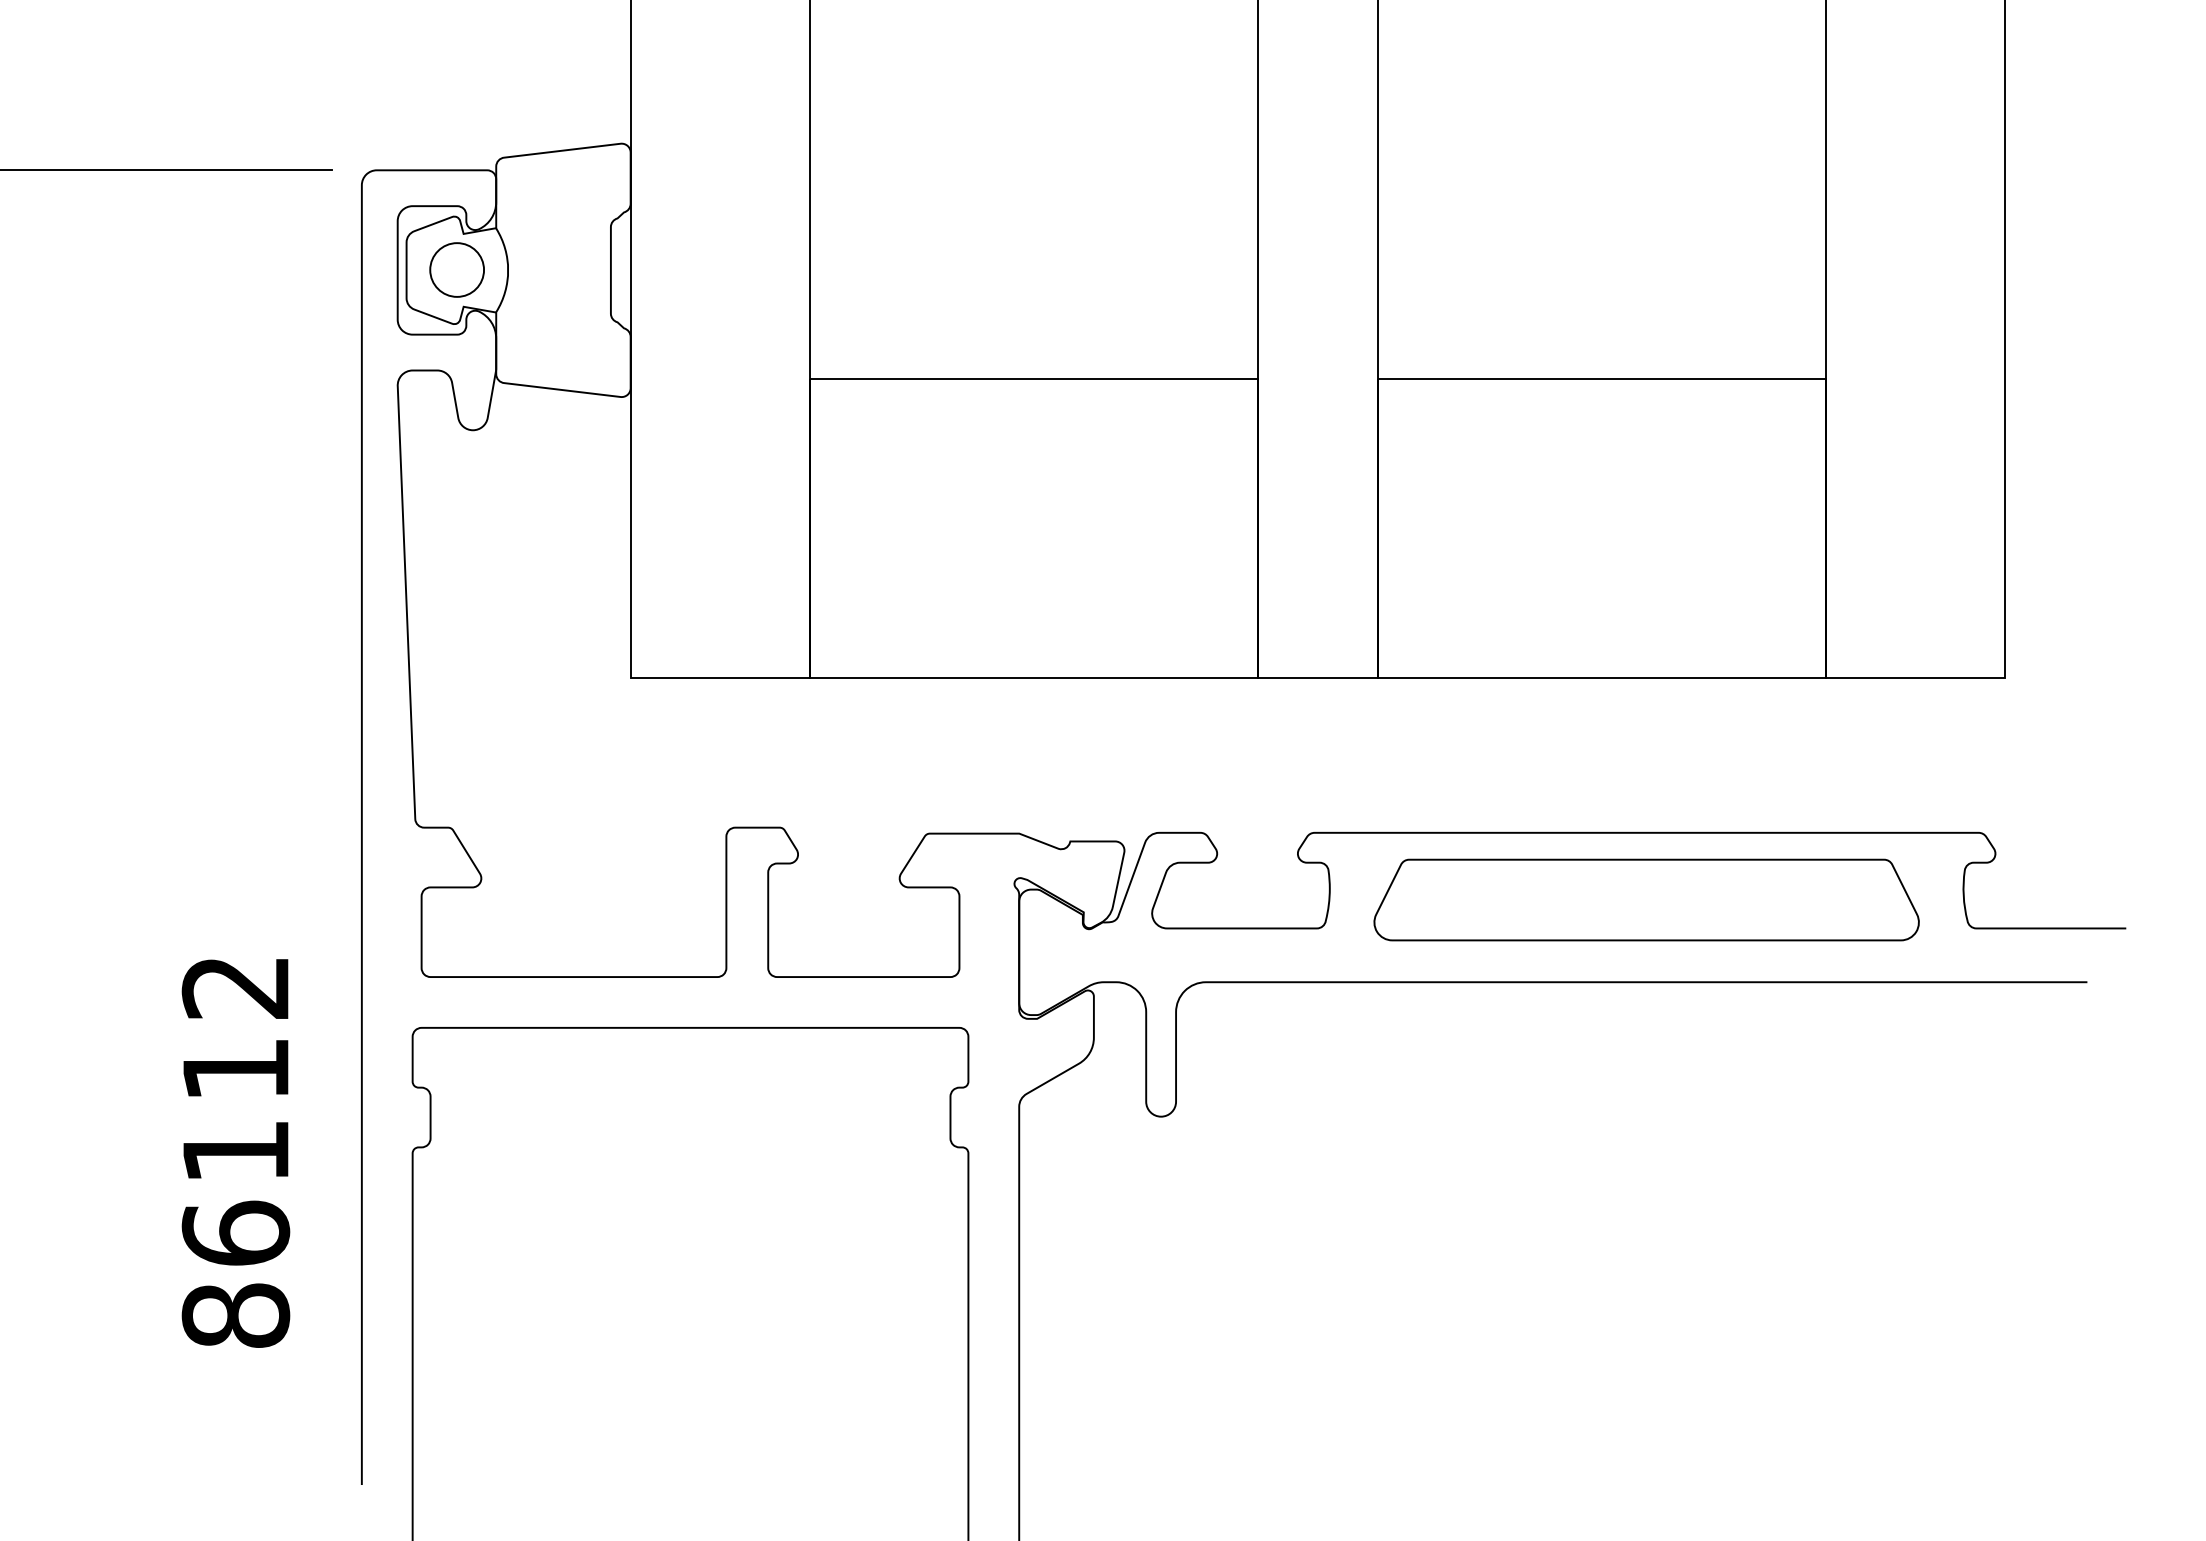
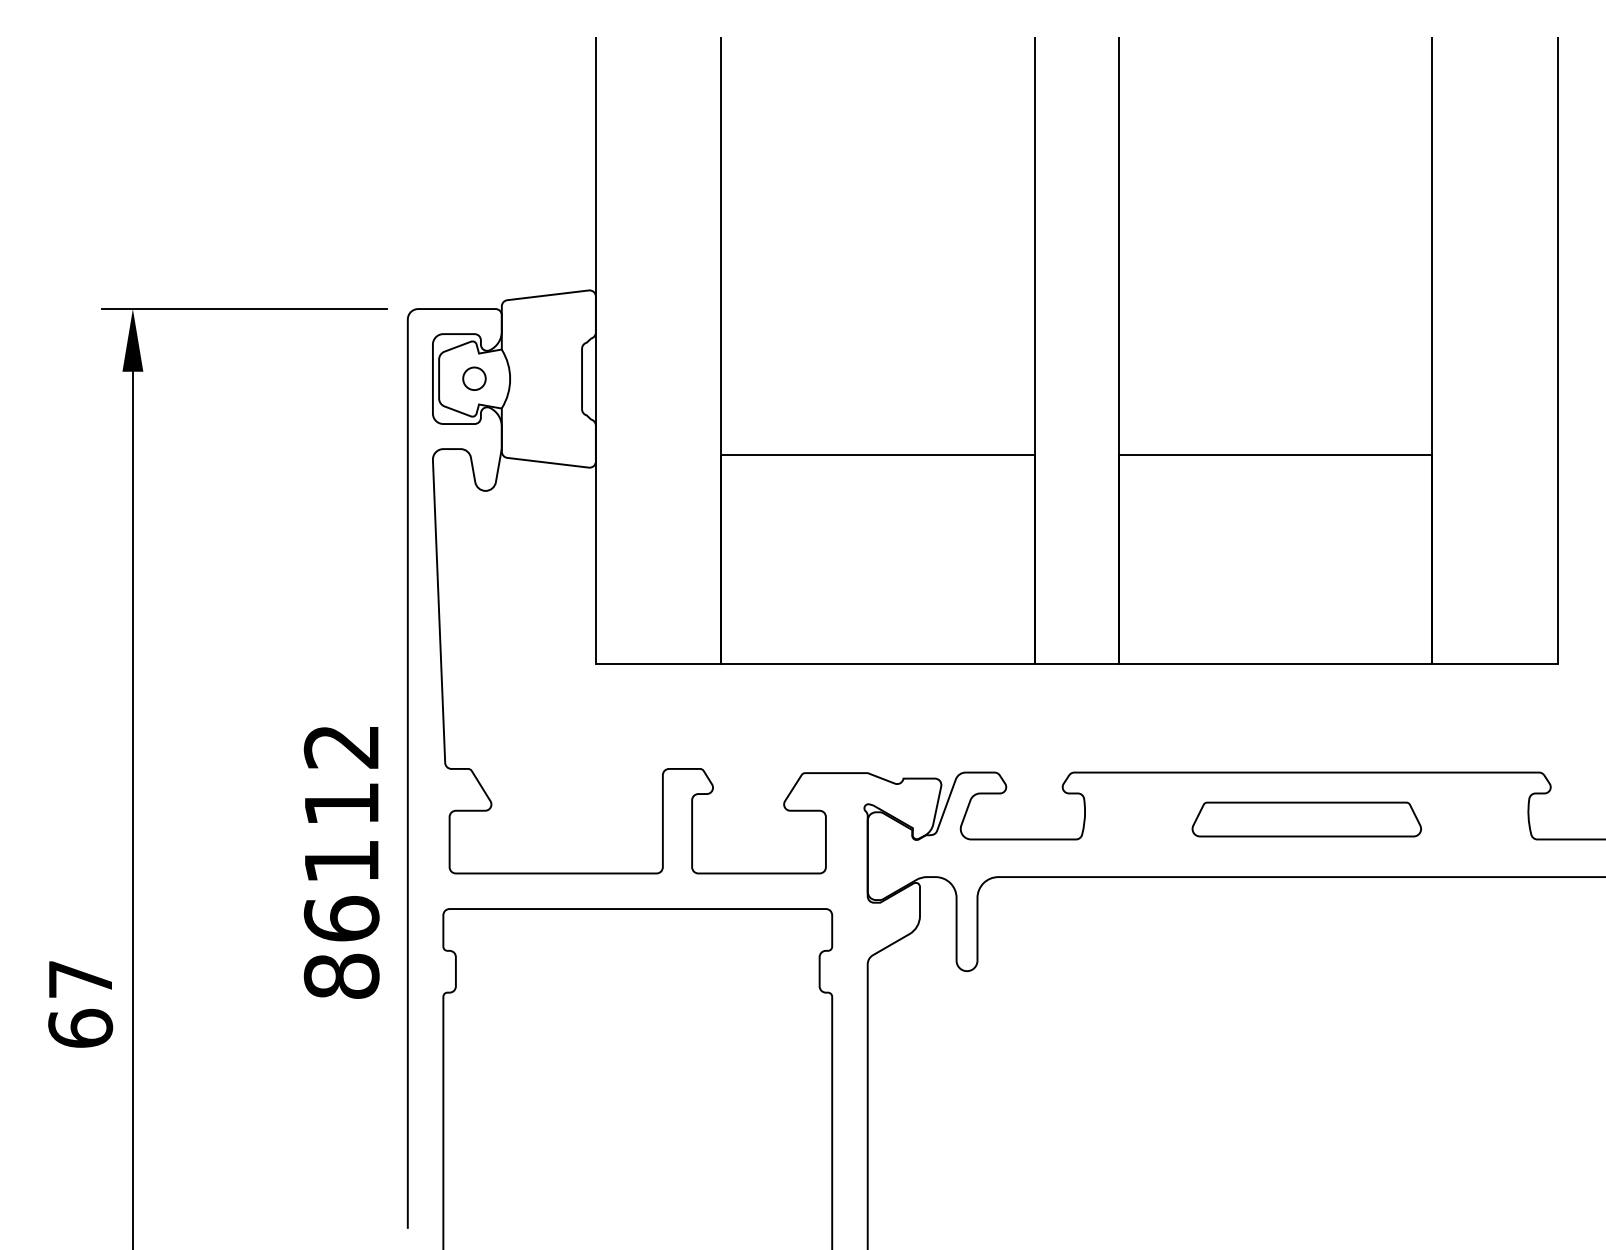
circle: (457, 269) -> (474, 378), size x0.6
part: (1646, 899) -> (1306, 819), size x0.6
text: (235, 1152) -> (341, 862), moved

